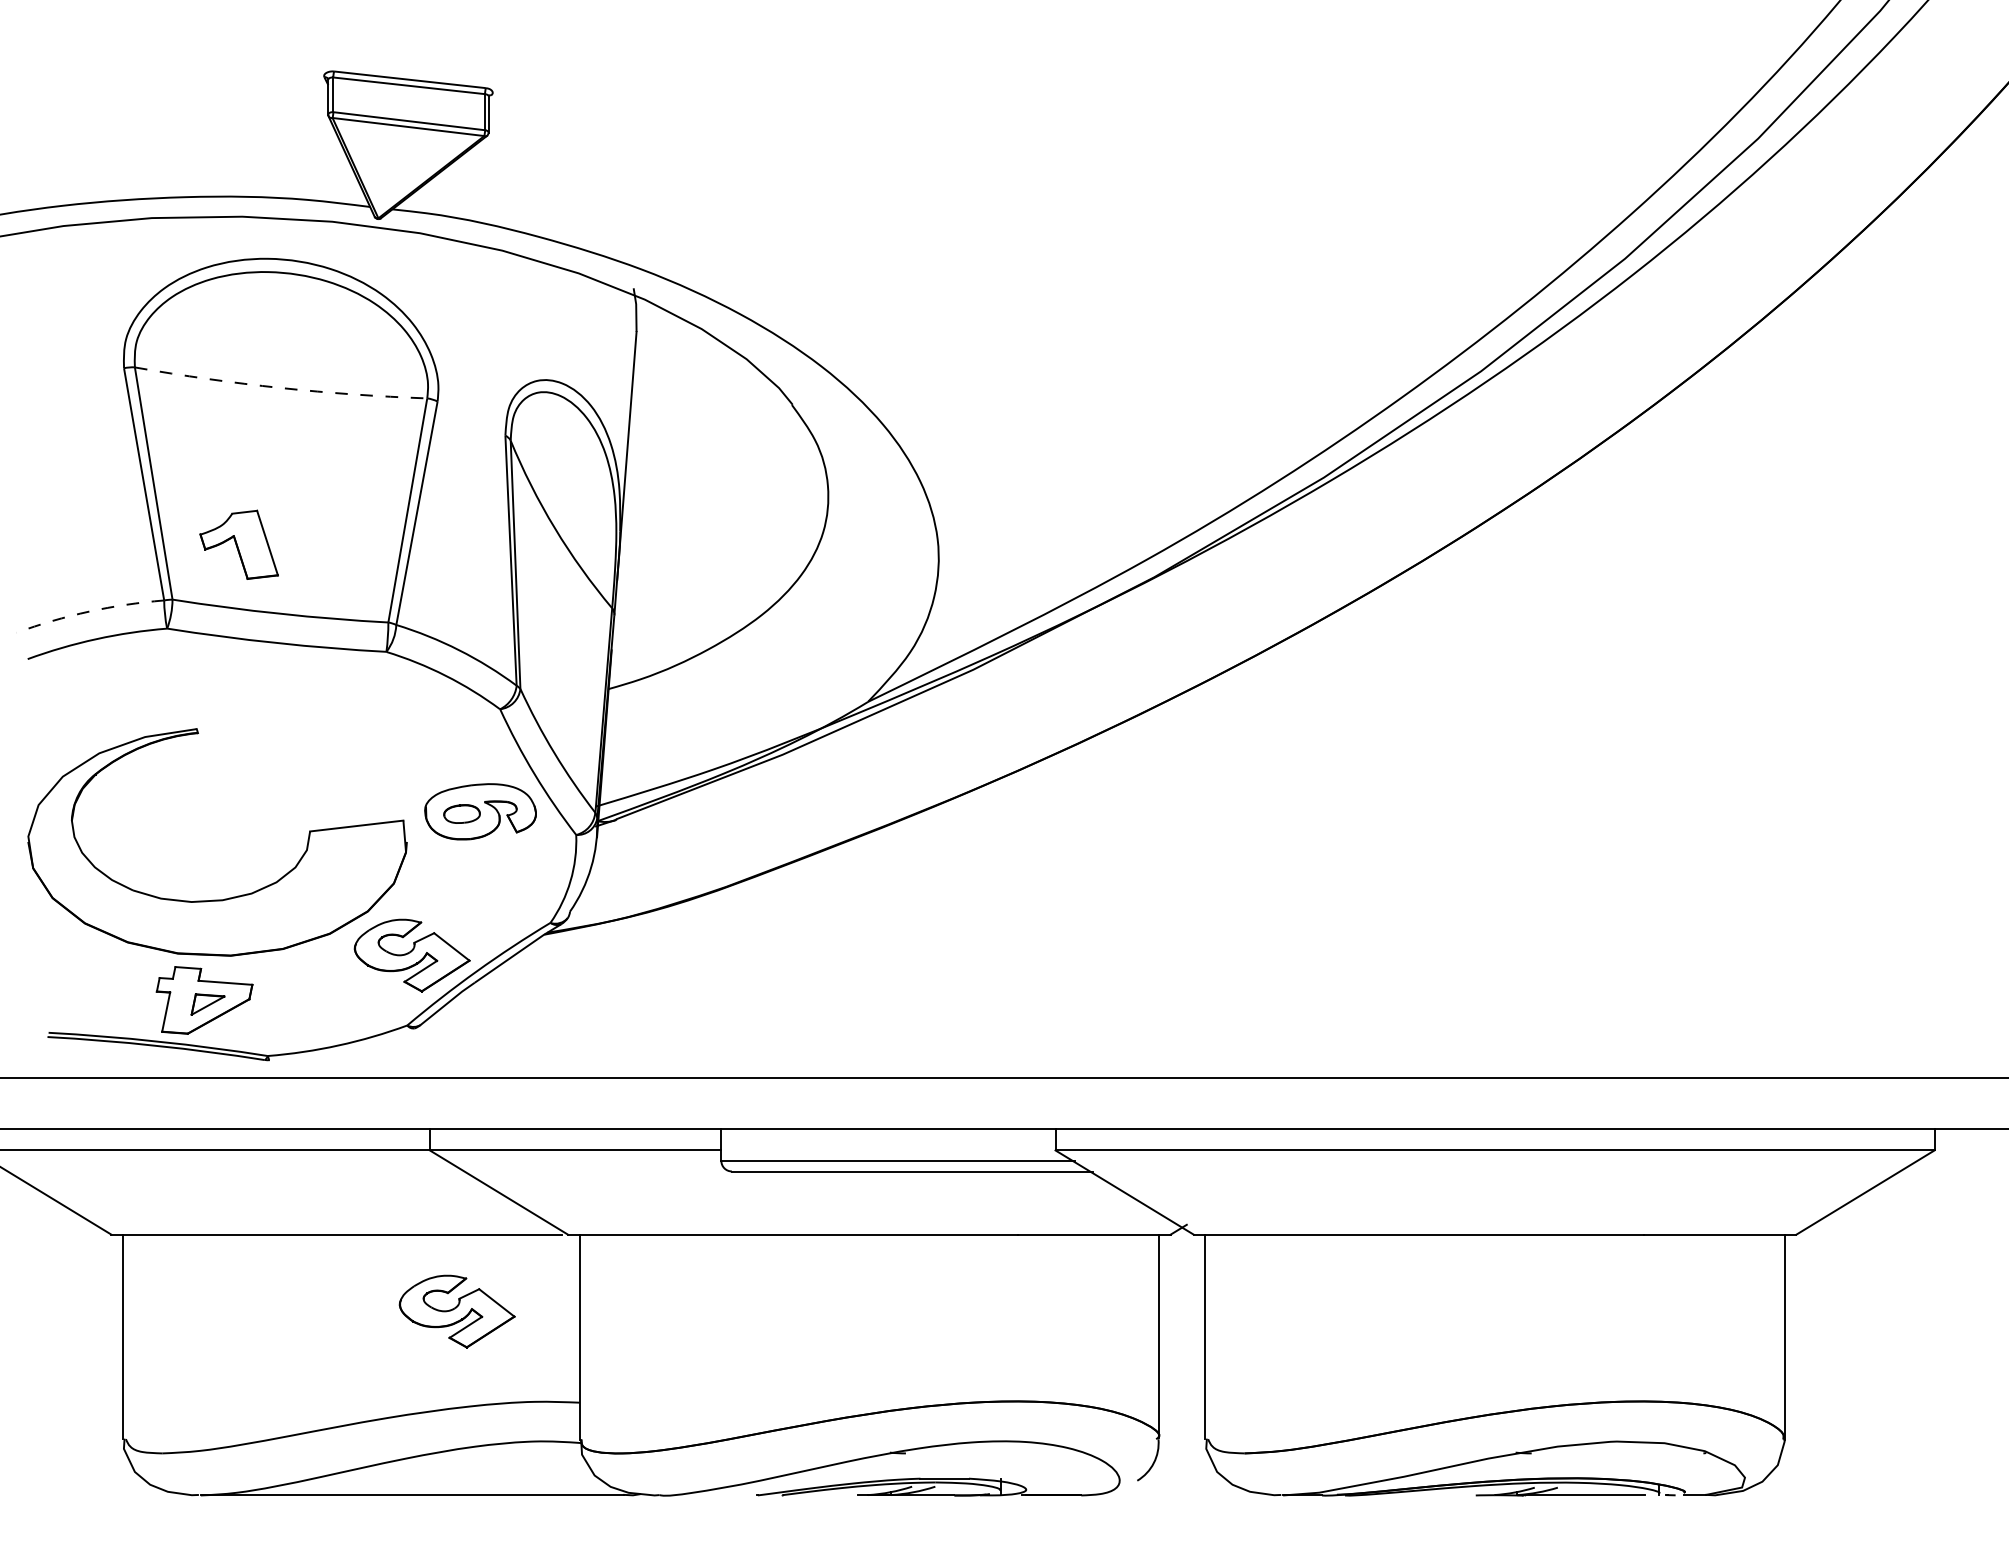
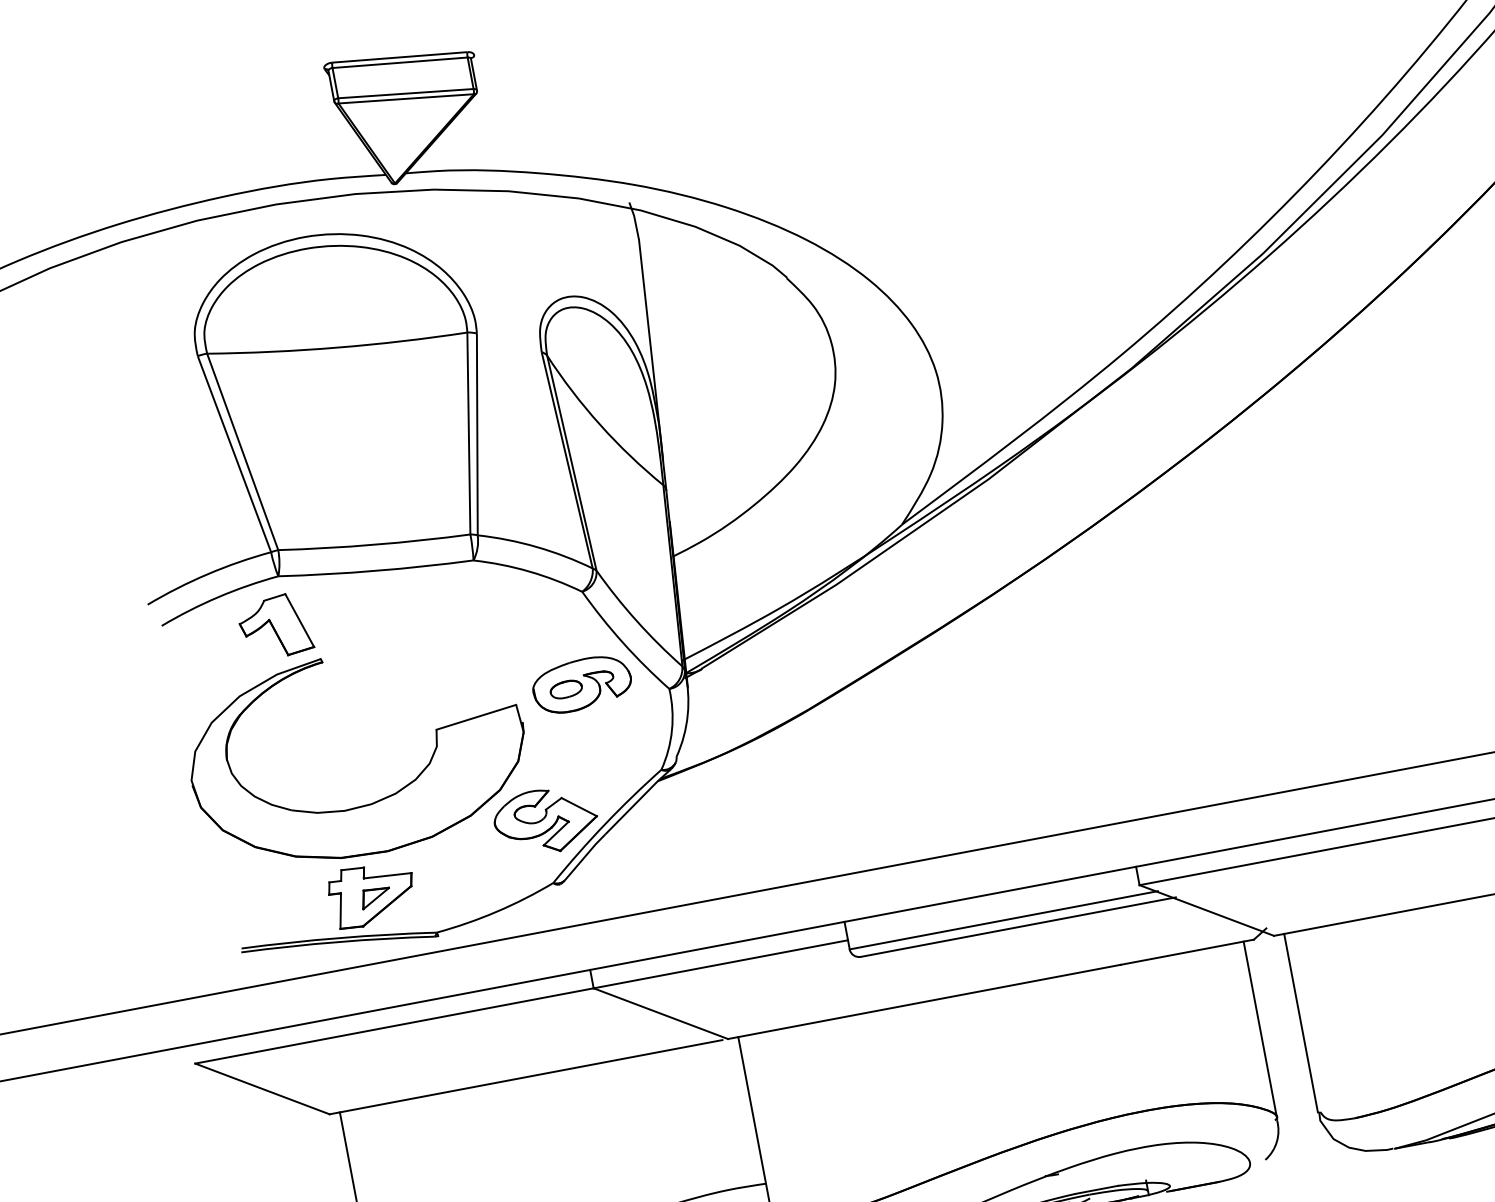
arc: (280, 387) -> (337, 347), dashed -> solid
part: (238, 544) -> (274, 626), moved
arc: (89, 611) -> (207, 574), dashed -> solid
part: (456, 1311) -> (643, 1124), removed

